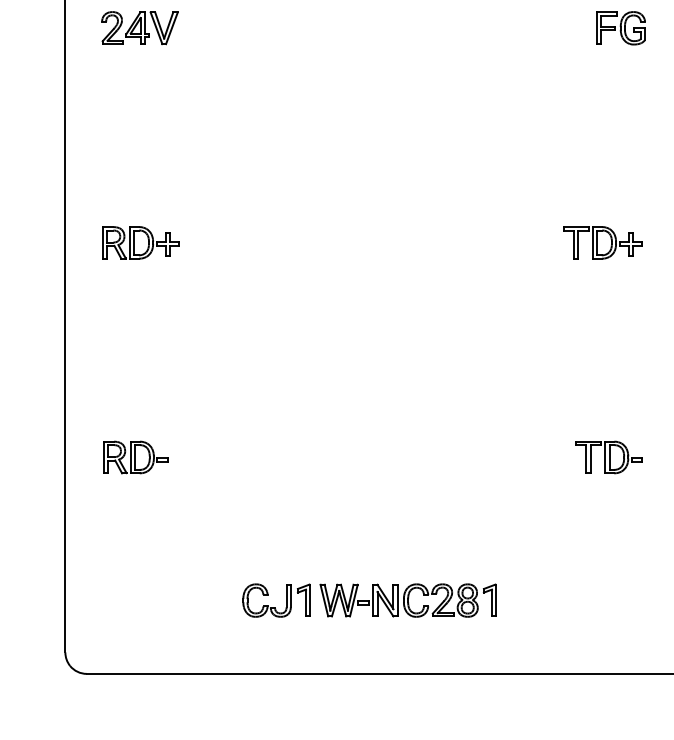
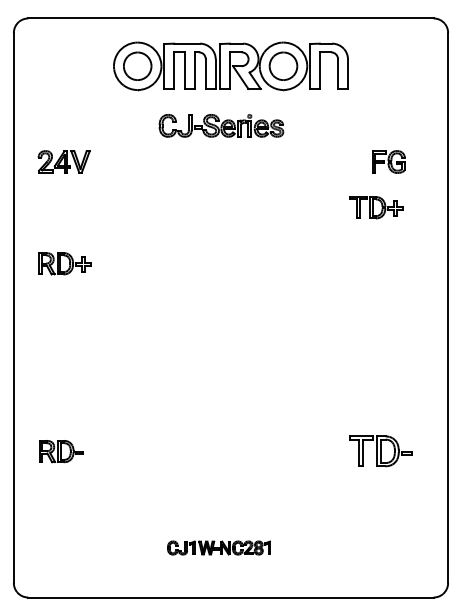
part: (140, 242) -> (64, 263), moved
part: (602, 242) -> (376, 207), moved
part: (608, 457) -> (380, 451), size x1.4
part: (368, 599) -> (218, 547), size x0.6

